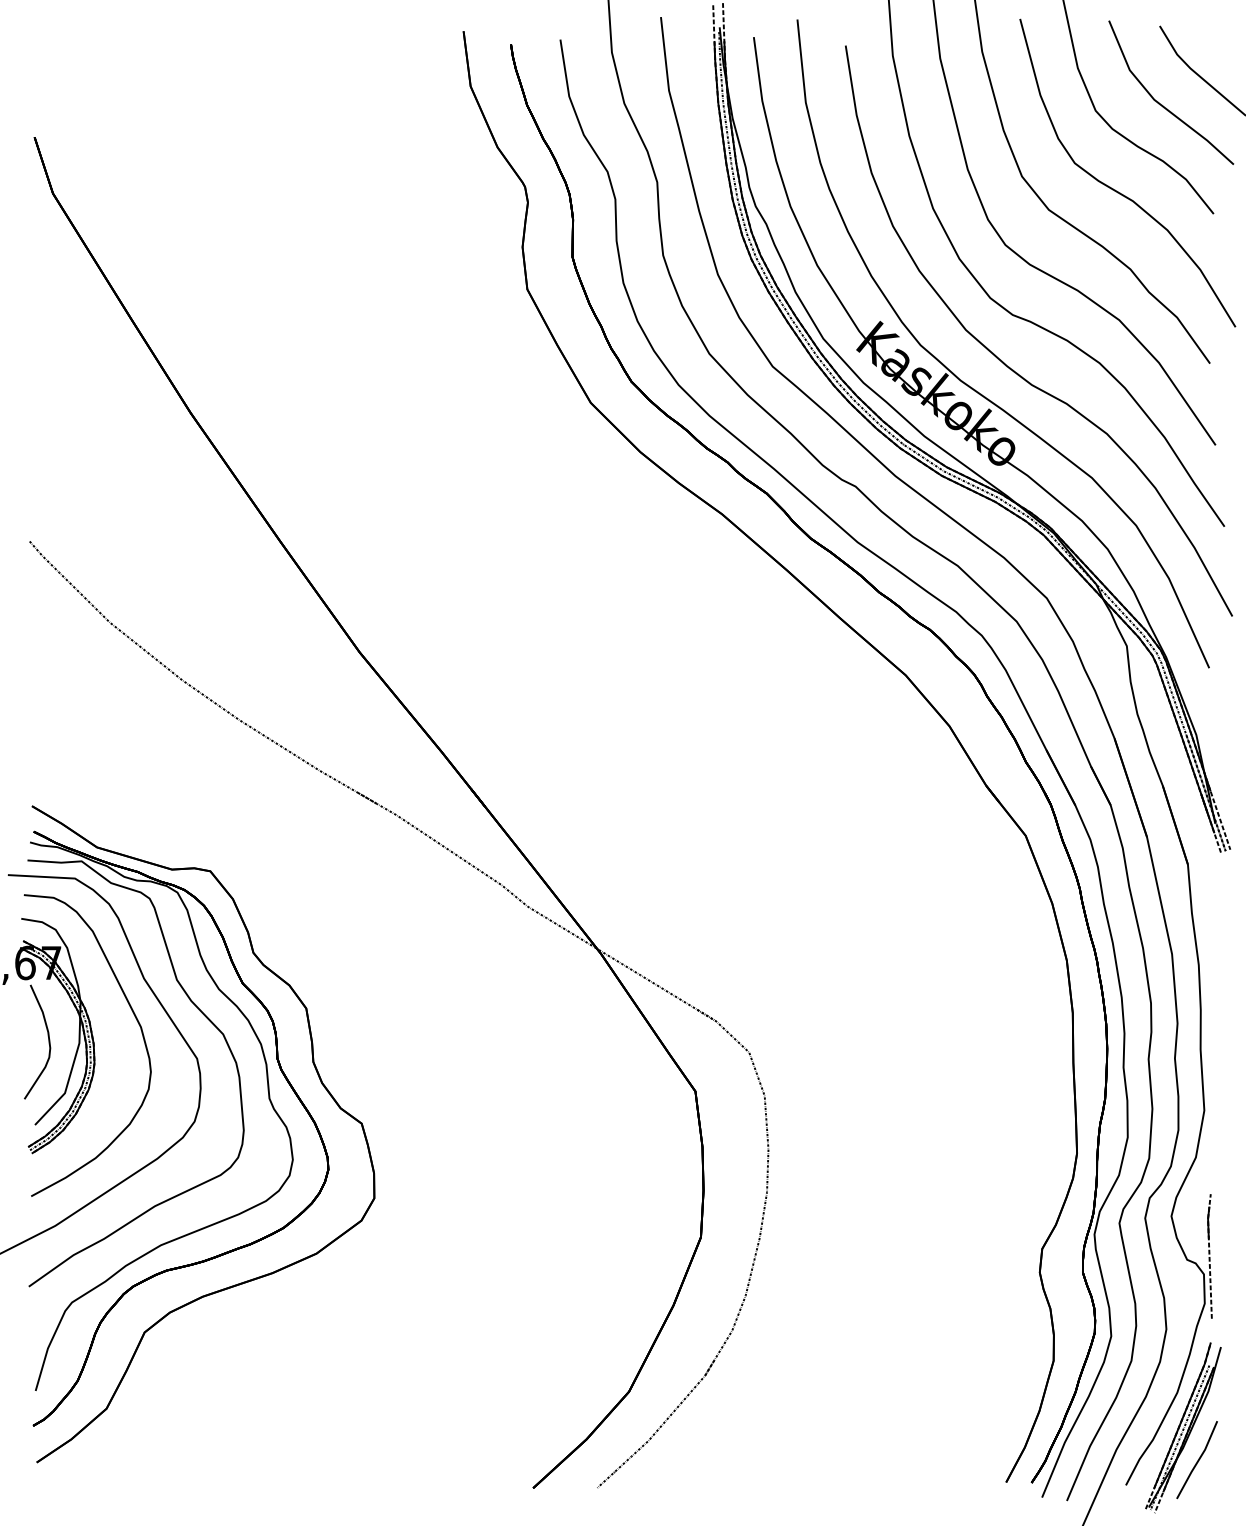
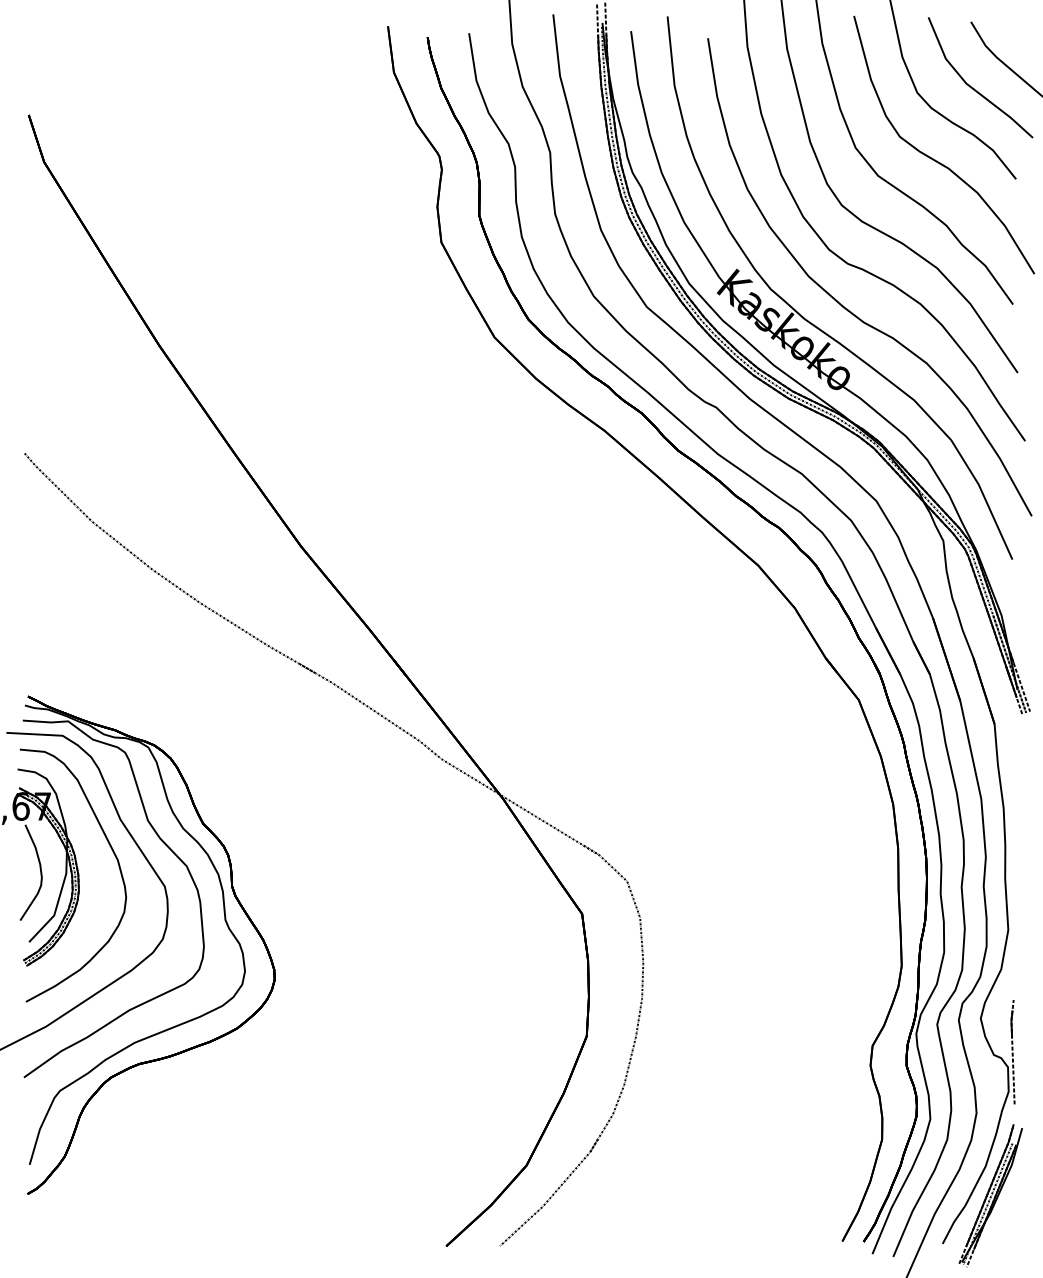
part: (320, 1082) -> (268, 906), removed
part: (1196, 1460) -> (1001, 1223), removed

